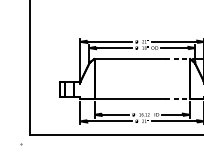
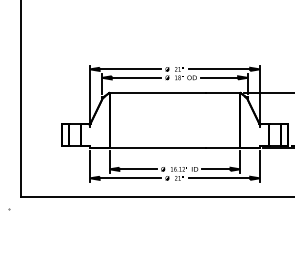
line: (177, 59) -> (223, 93), dashed -> solid
line: (177, 98) -> (223, 147), dashed -> solid

